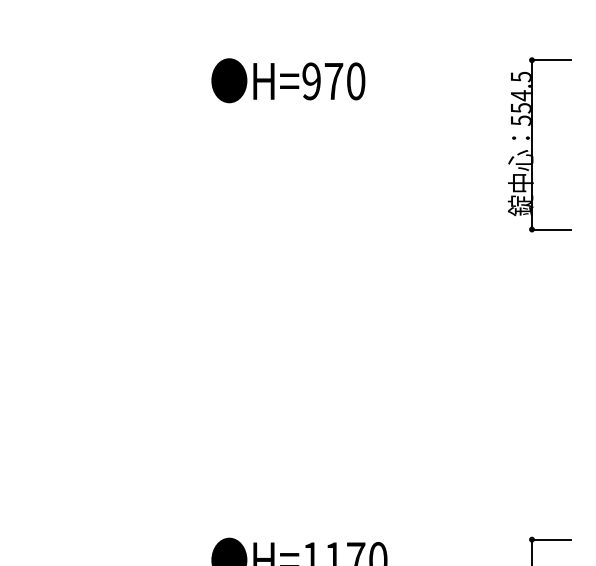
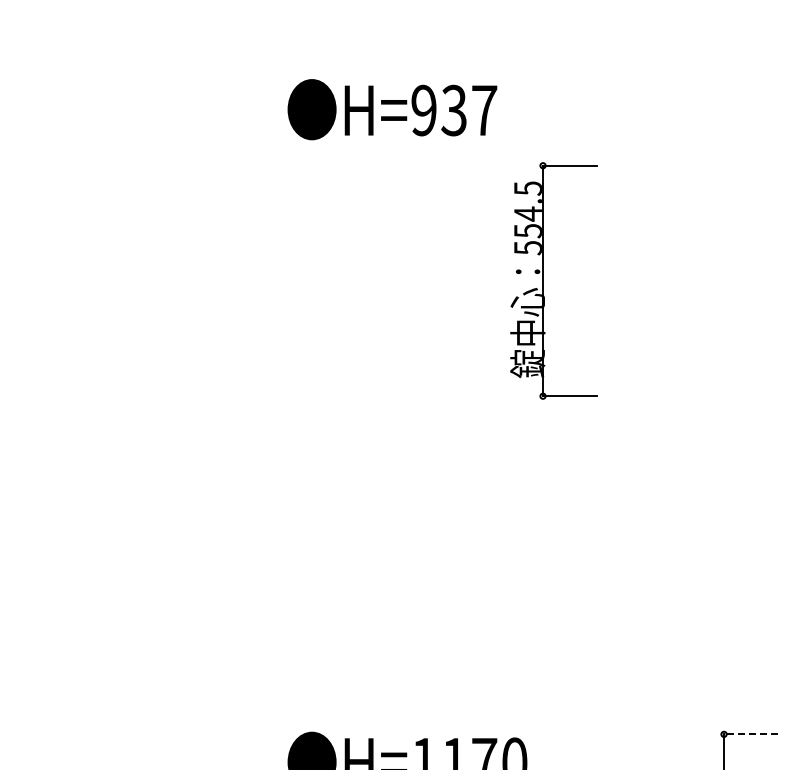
text: (345, 81) -> (469, 110), H=970 -> H=937
part: (532, 144) -> (543, 280), moved
line: (551, 539) -> (750, 734), solid -> dashed

